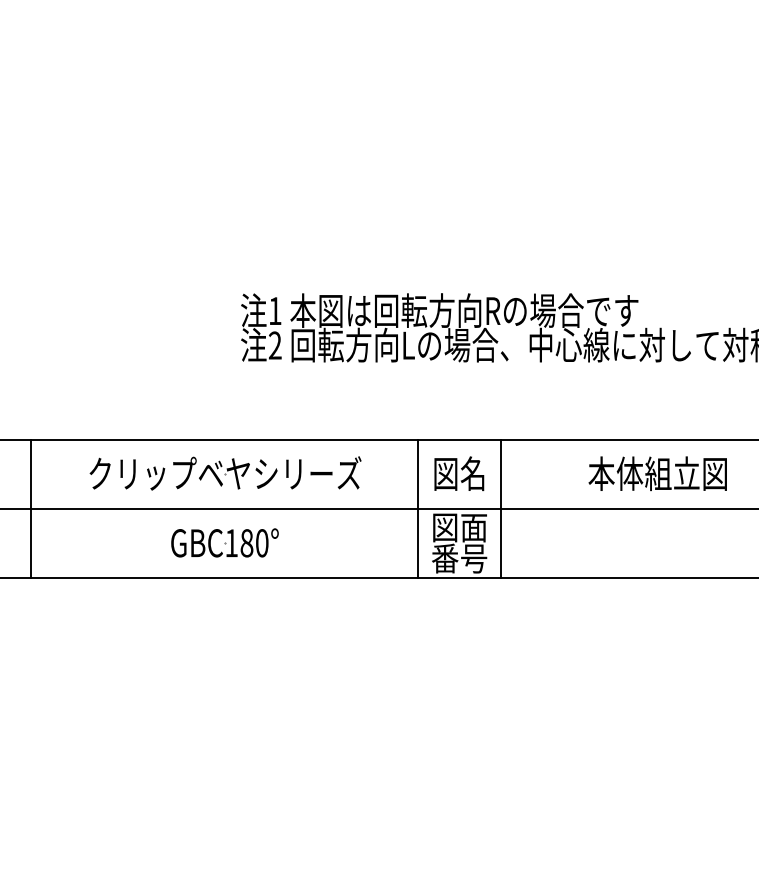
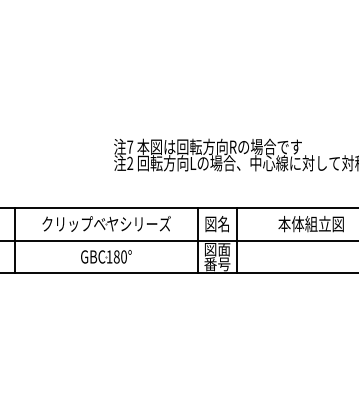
text: (275, 309) -> (130, 146), 1 -> 7

